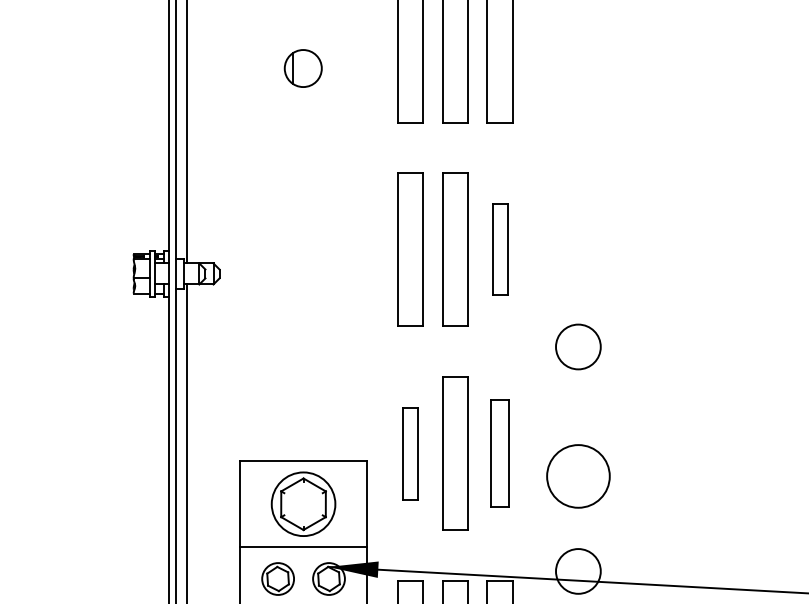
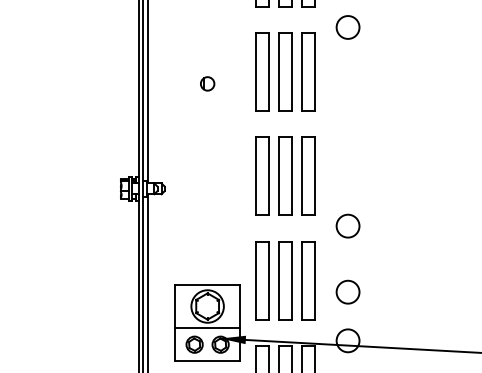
part: (303, 67) -> (207, 83), size x0.71
part: (500, 247) -> (308, 175), size x1.67
part: (410, 453) -> (262, 280), size x1.67
part: (500, 453) -> (308, 280), size x1.43
circle: (577, 474) -> (347, 291), size x0.71

